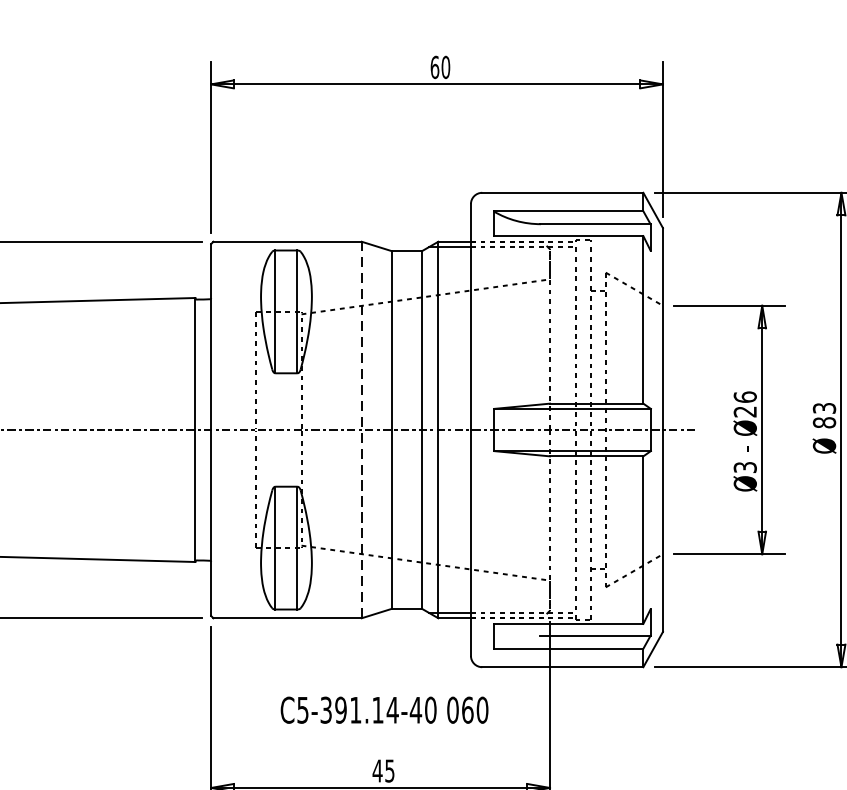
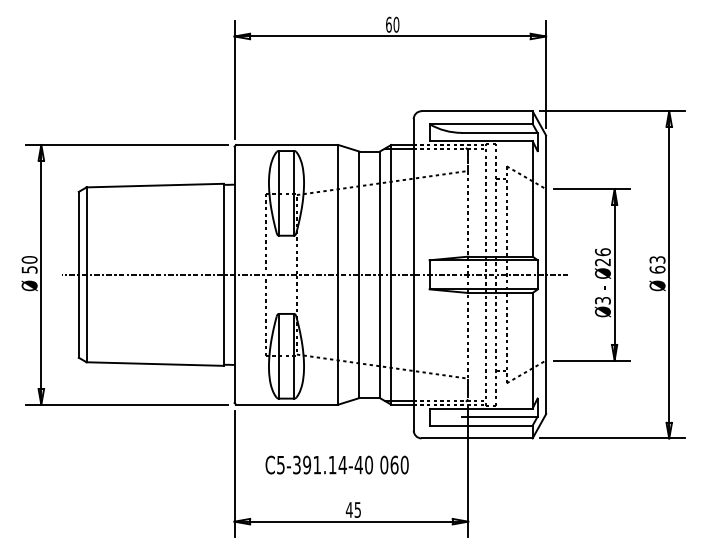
text: (824, 422) -> (657, 269), 83 -> 63
line: (361, 429) -> (338, 274), dashed -> solid
text: (383, 709) -> (336, 464), moved

